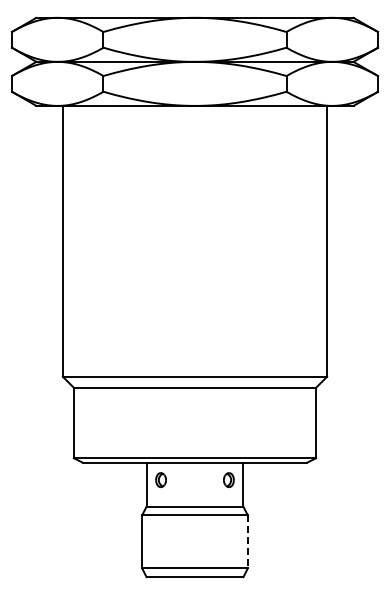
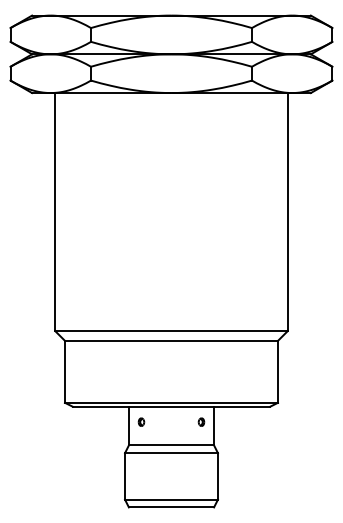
part: (160, 480) -> (141, 422), size x0.62
part: (229, 480) -> (201, 422), size x0.62
line: (247, 542) -> (217, 476), dashed -> solid

